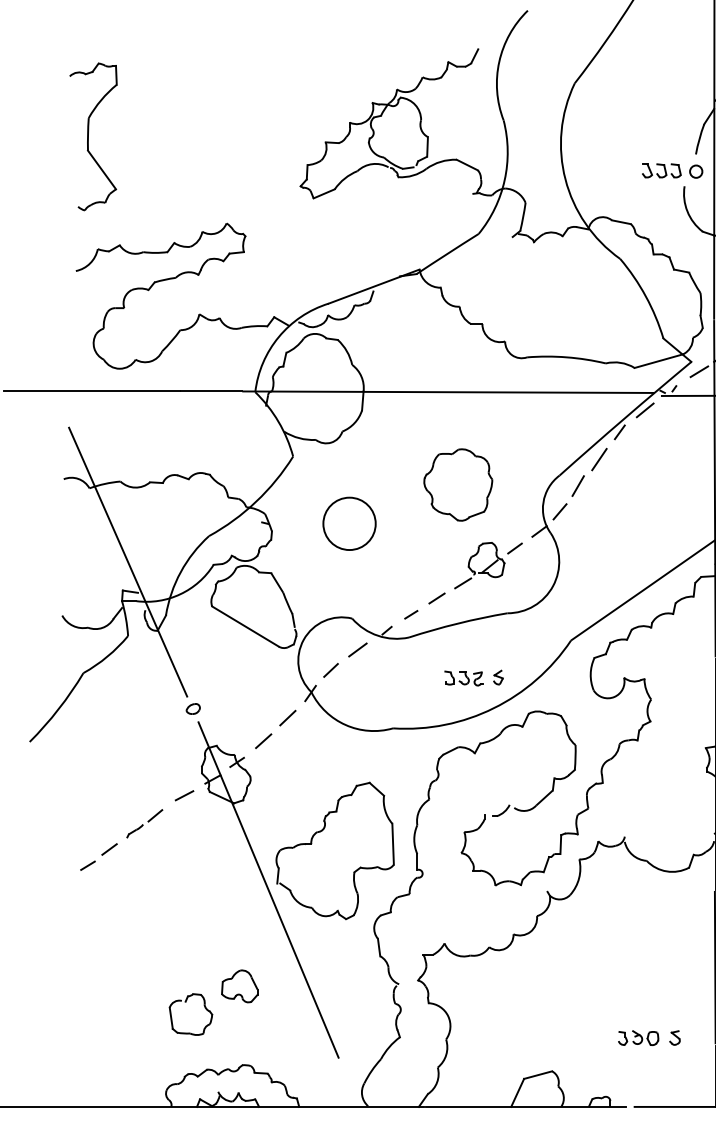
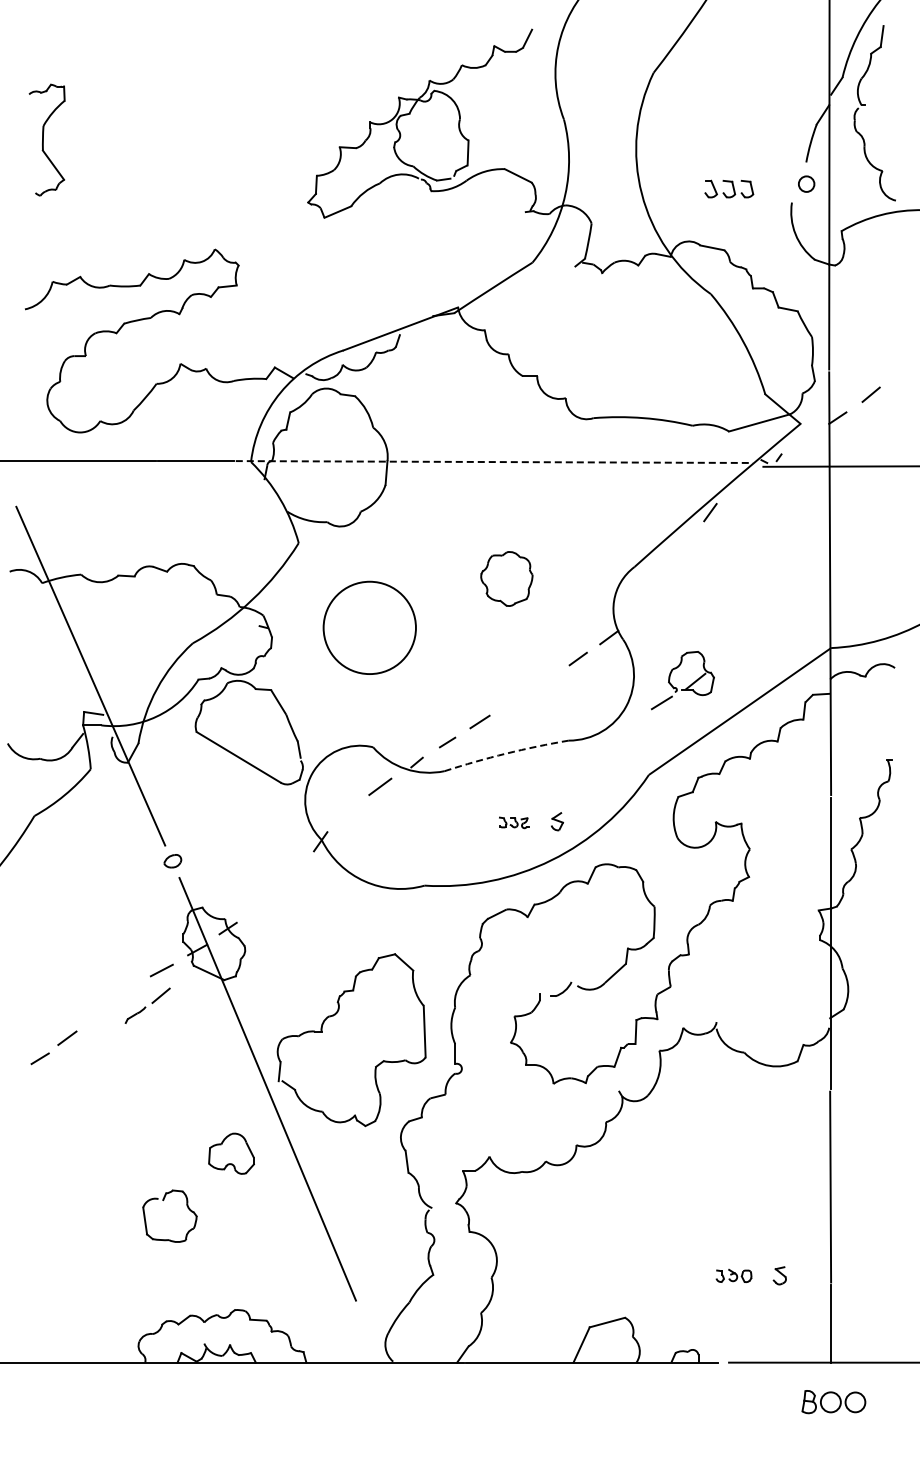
part: (92, 136) -> (46, 139), size x0.6
part: (661, 170) -> (729, 188), moved
line: (699, 371) -> (810, 435), removed
line: (448, 392) -> (494, 462), solid -> dashed
line: (644, 410) -> (741, 484), removed
line: (599, 459) -> (684, 546), removed
part: (458, 484) -> (506, 578), size x0.6
line: (577, 485) -> (657, 579), removed
line: (559, 511) -> (634, 612), removed
circle: (349, 523) -> (369, 627), size x1.4
part: (483, 570) -> (687, 686), moved
arc: (458, 623) -> (506, 753), solid -> dashed
line: (331, 670) -> (346, 812), removed
part: (463, 678) -> (513, 822), size x0.6
line: (287, 717) -> (291, 872), removed
line: (263, 740) -> (261, 901), removed
part: (144, 823) -> (147, 1005), moved
part: (239, 986) -> (231, 1153), moved
part: (185, 1002) -> (163, 1201), moved
part: (638, 1037) -> (733, 1275), size x0.7

